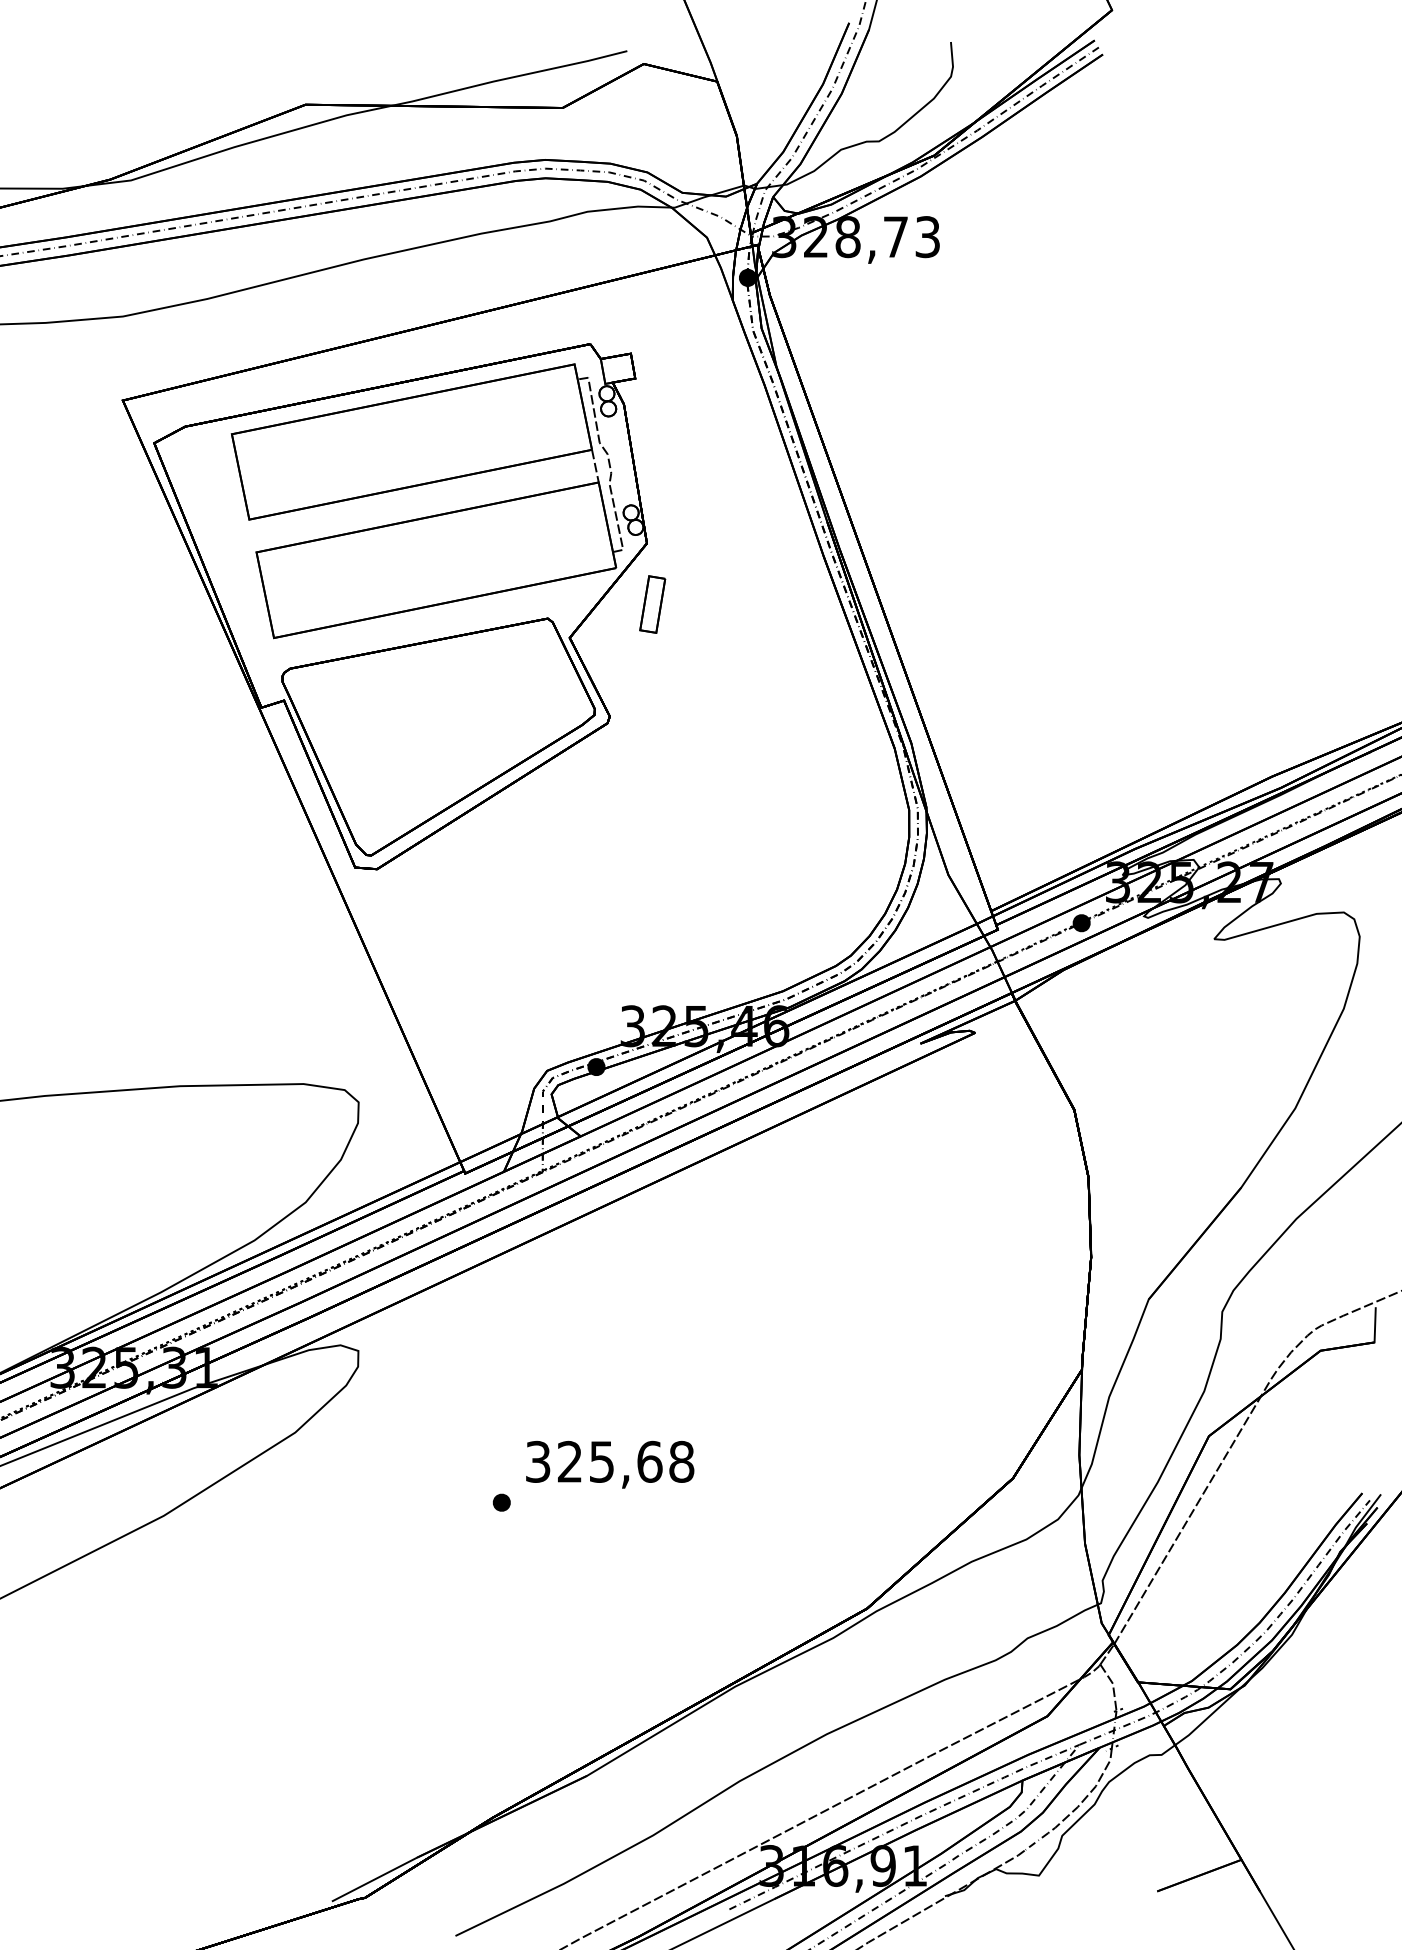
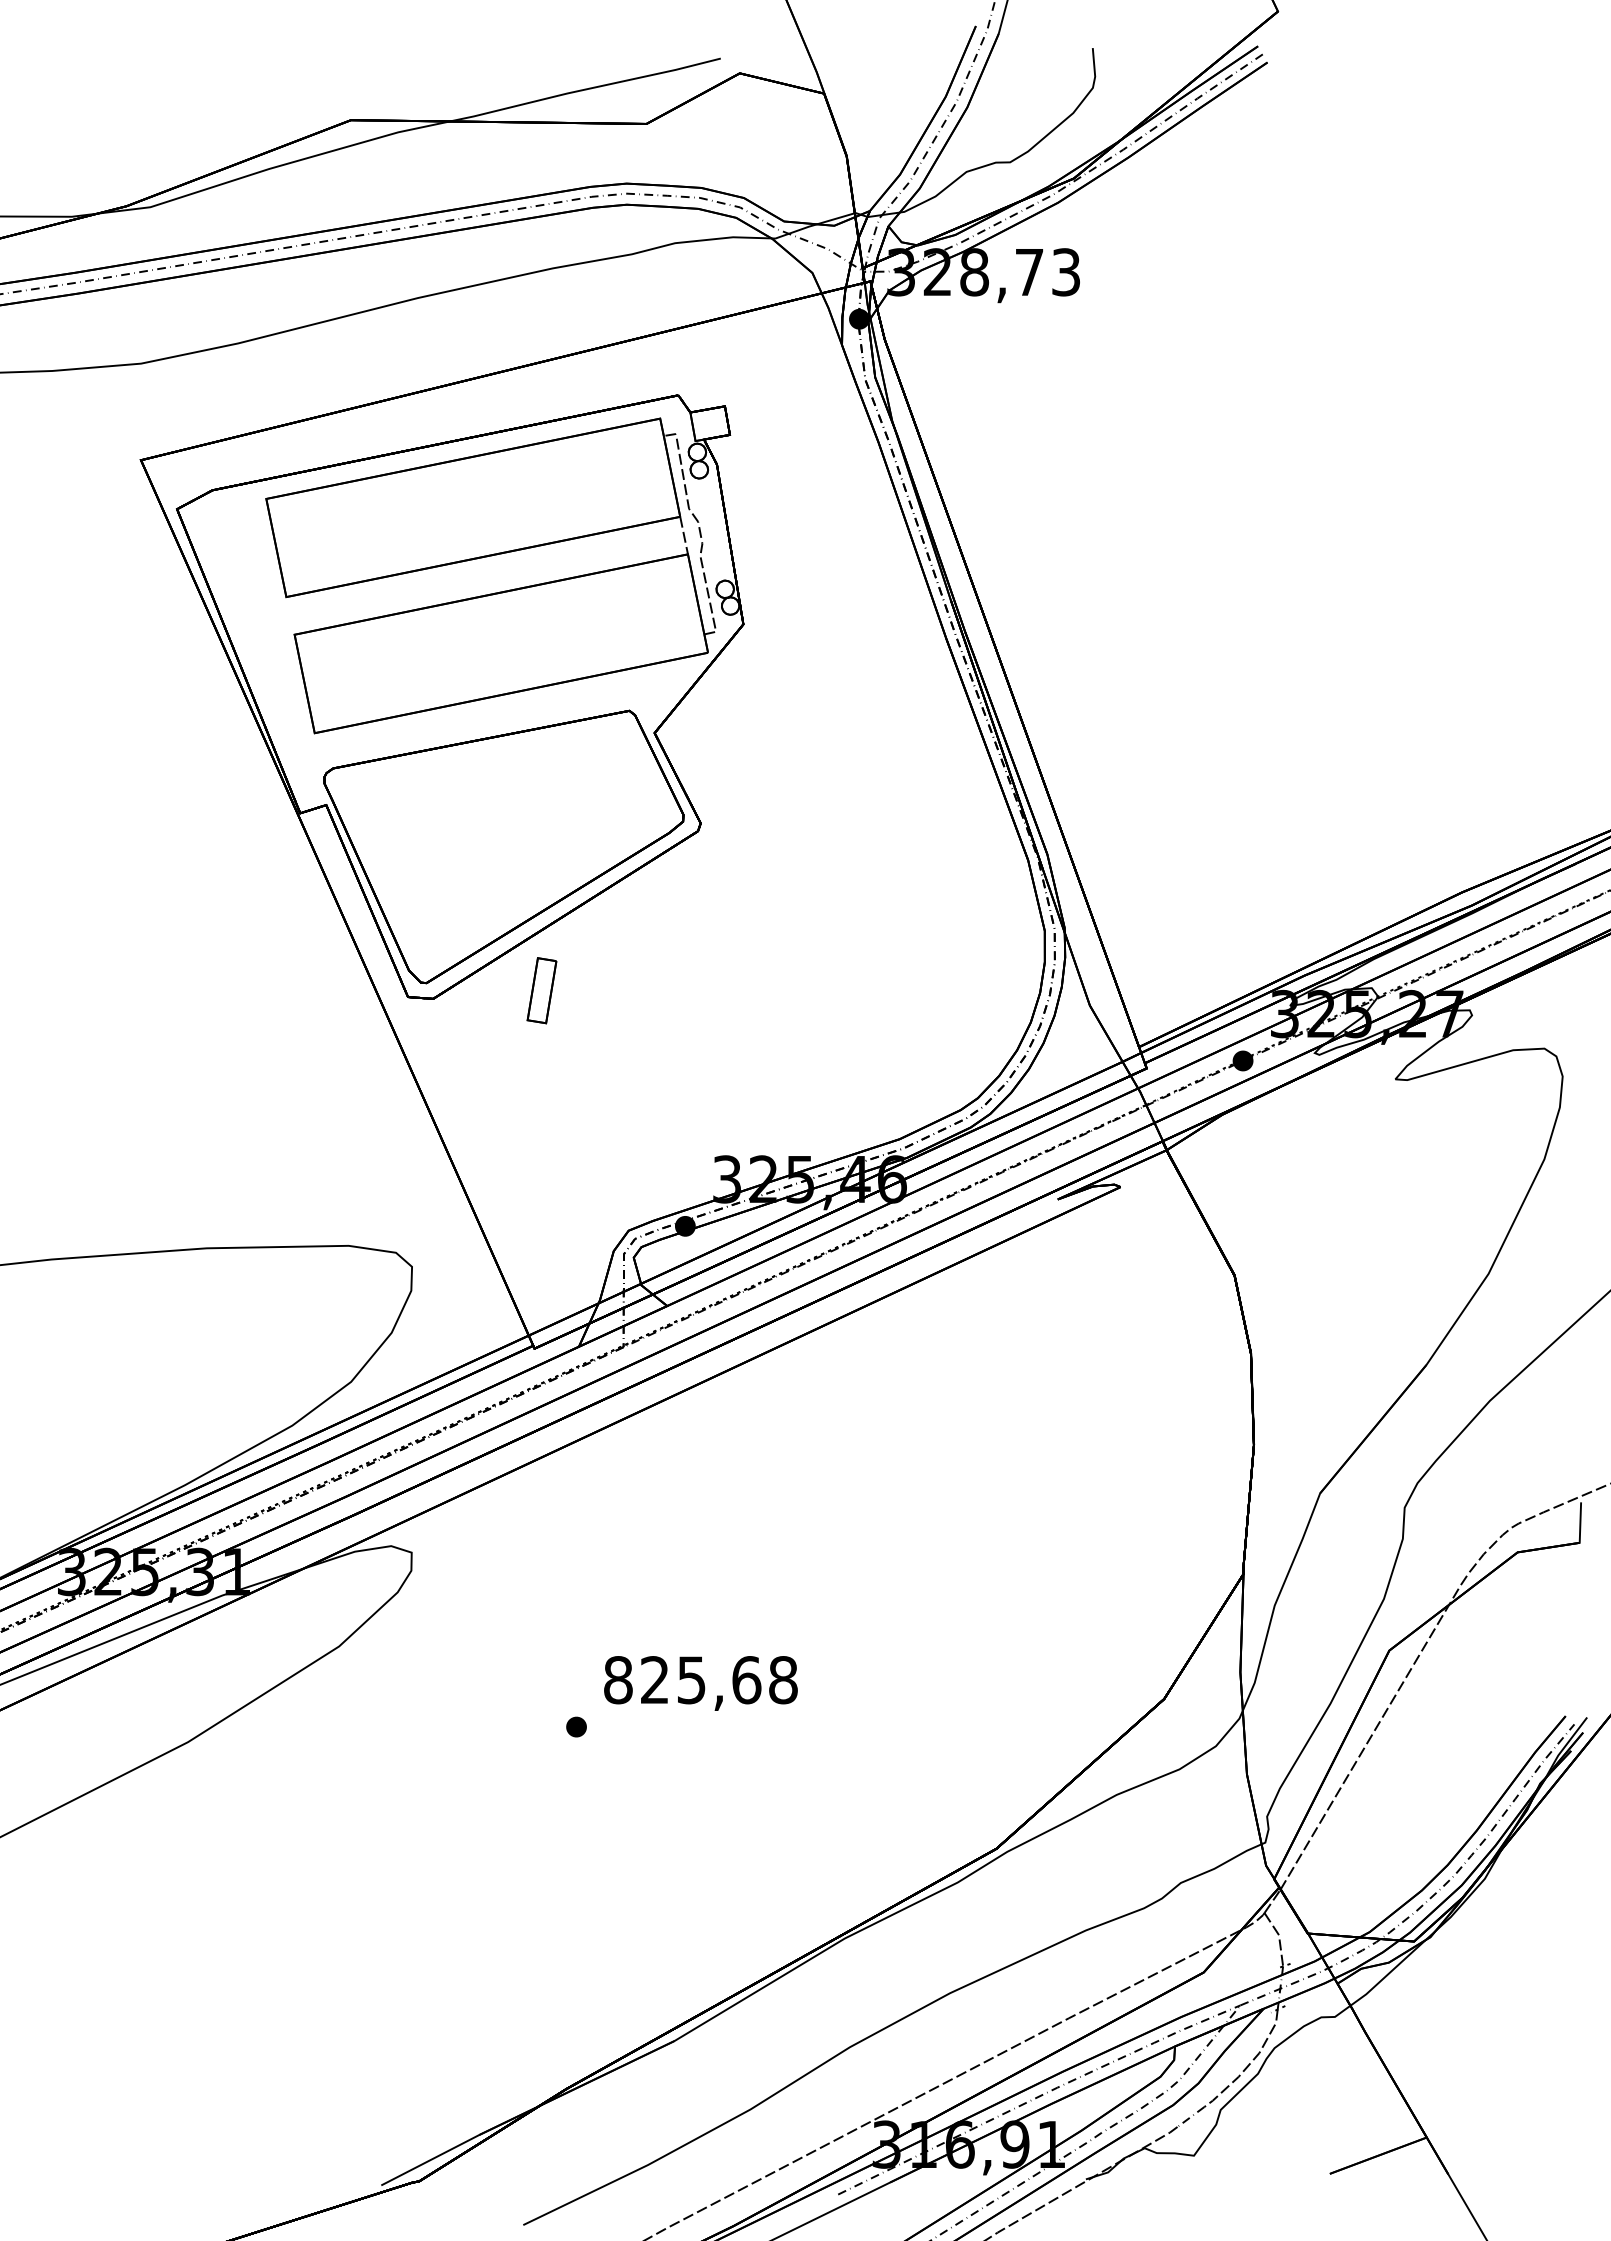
part: (652, 604) -> (541, 990), moved
text: (538, 1462) -> (618, 1680), 325,68 -> 825,68

